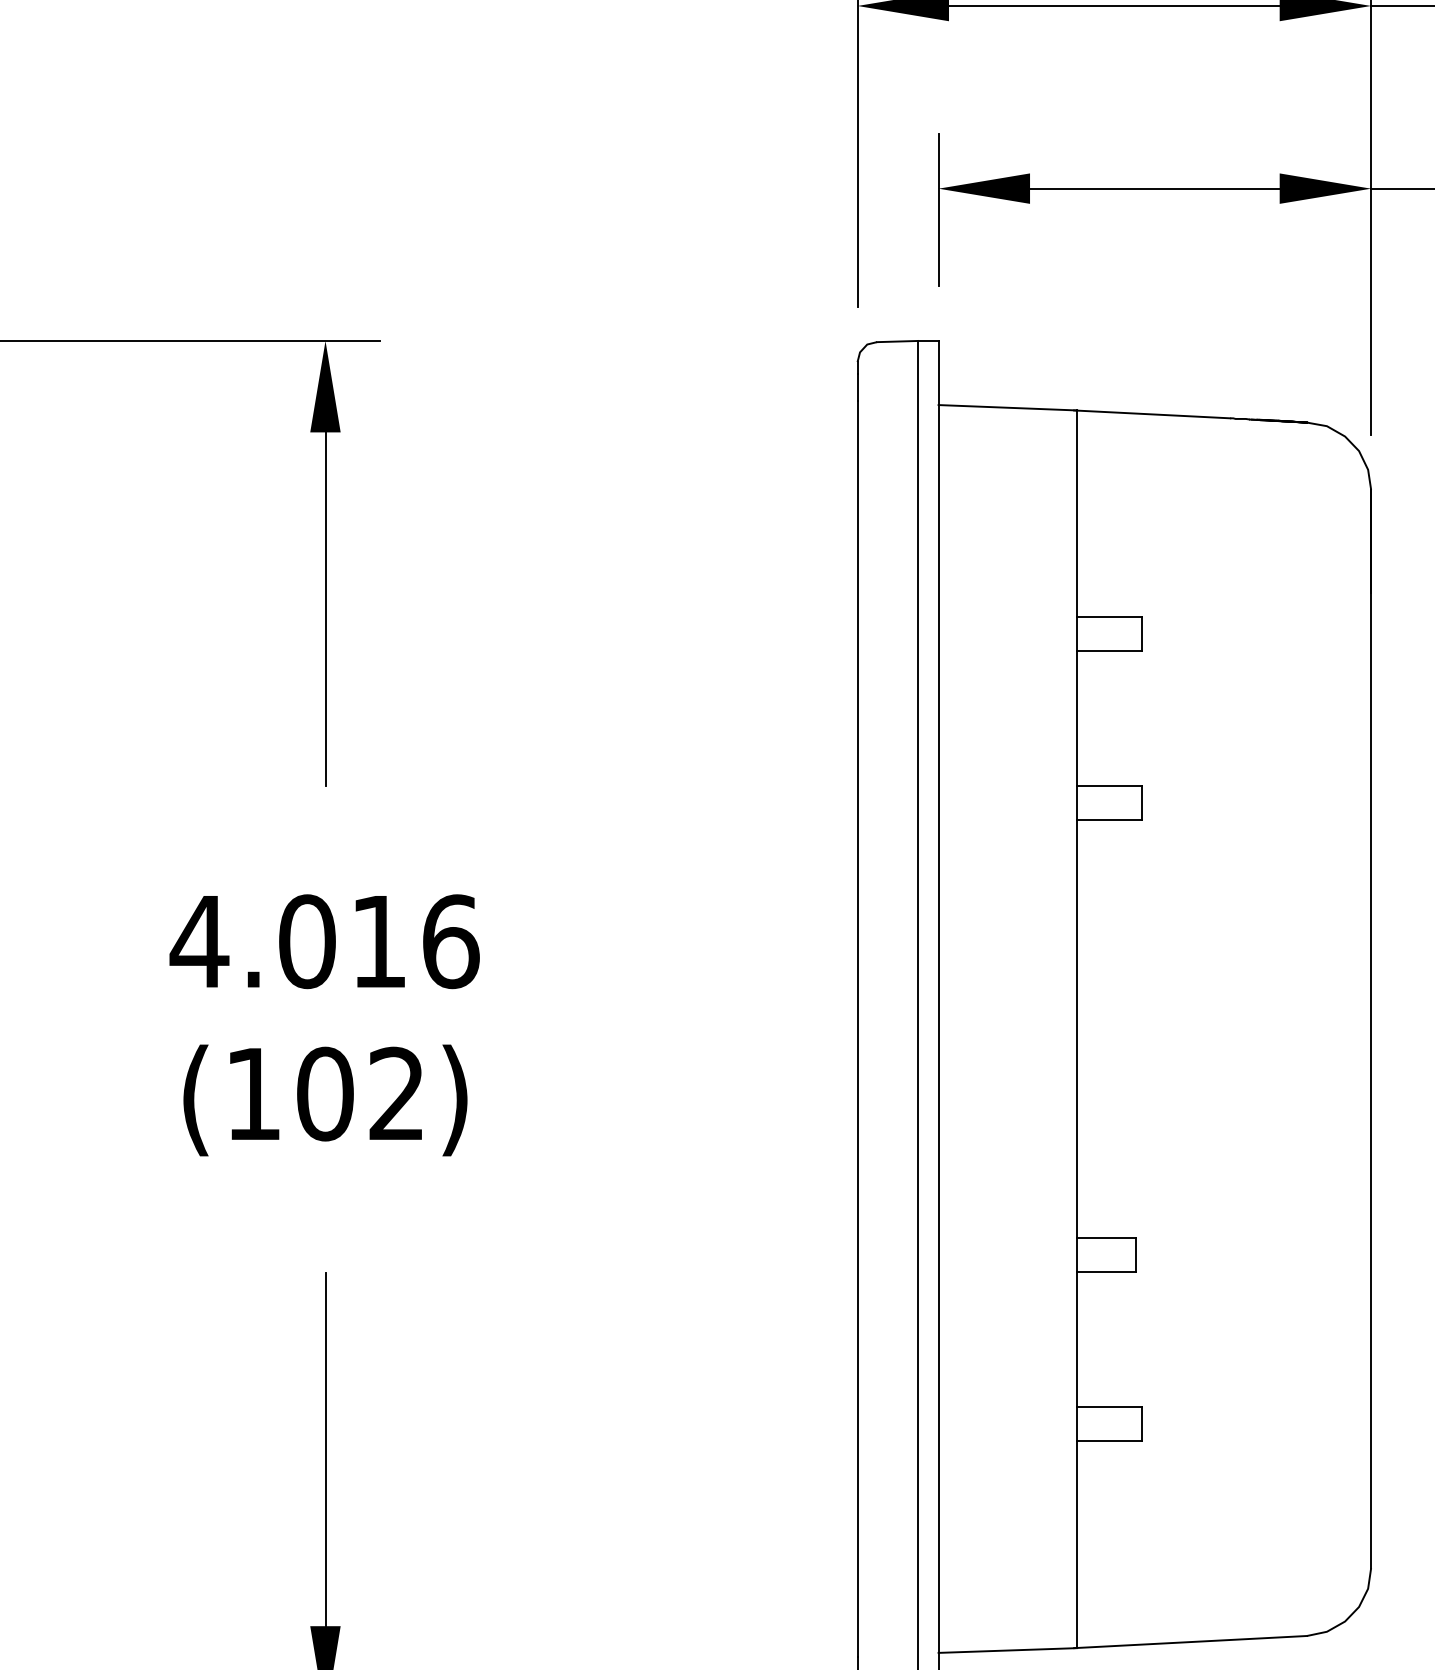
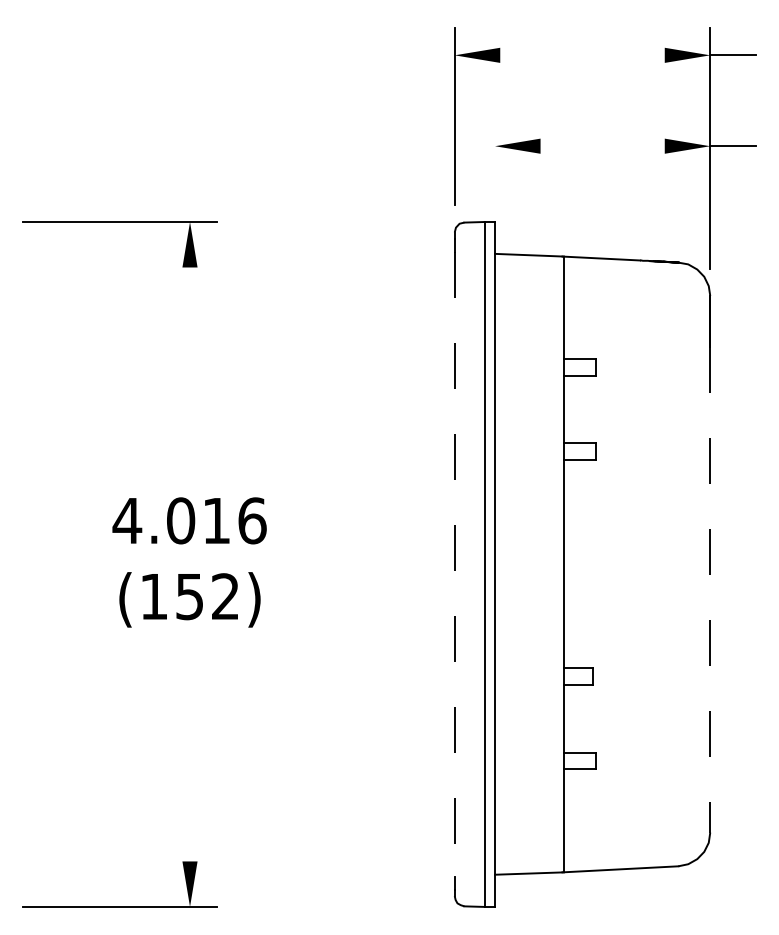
line: (1114, 6) -> (582, 55), removed
line: (1154, 189) -> (602, 146), removed
line: (939, 209) -> (495, 156), removed
line: (326, 609) -> (190, 355), removed
line: (857, 1029) -> (454, 564), solid -> dashed
line: (1371, 1079) -> (710, 589), solid -> dashed
text: (324, 1093) -> (189, 596), (102) -> (152)
line: (326, 1449) -> (190, 773), removed

